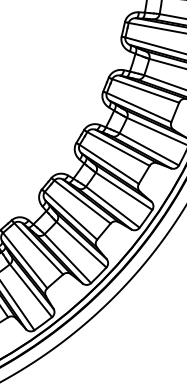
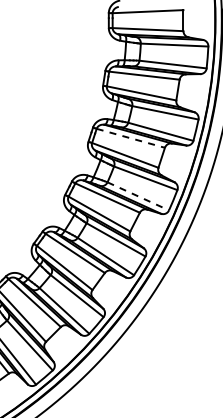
line: (146, 91) -> (131, 138), solid -> dashed
line: (149, 149) -> (138, 196), solid -> dashed

